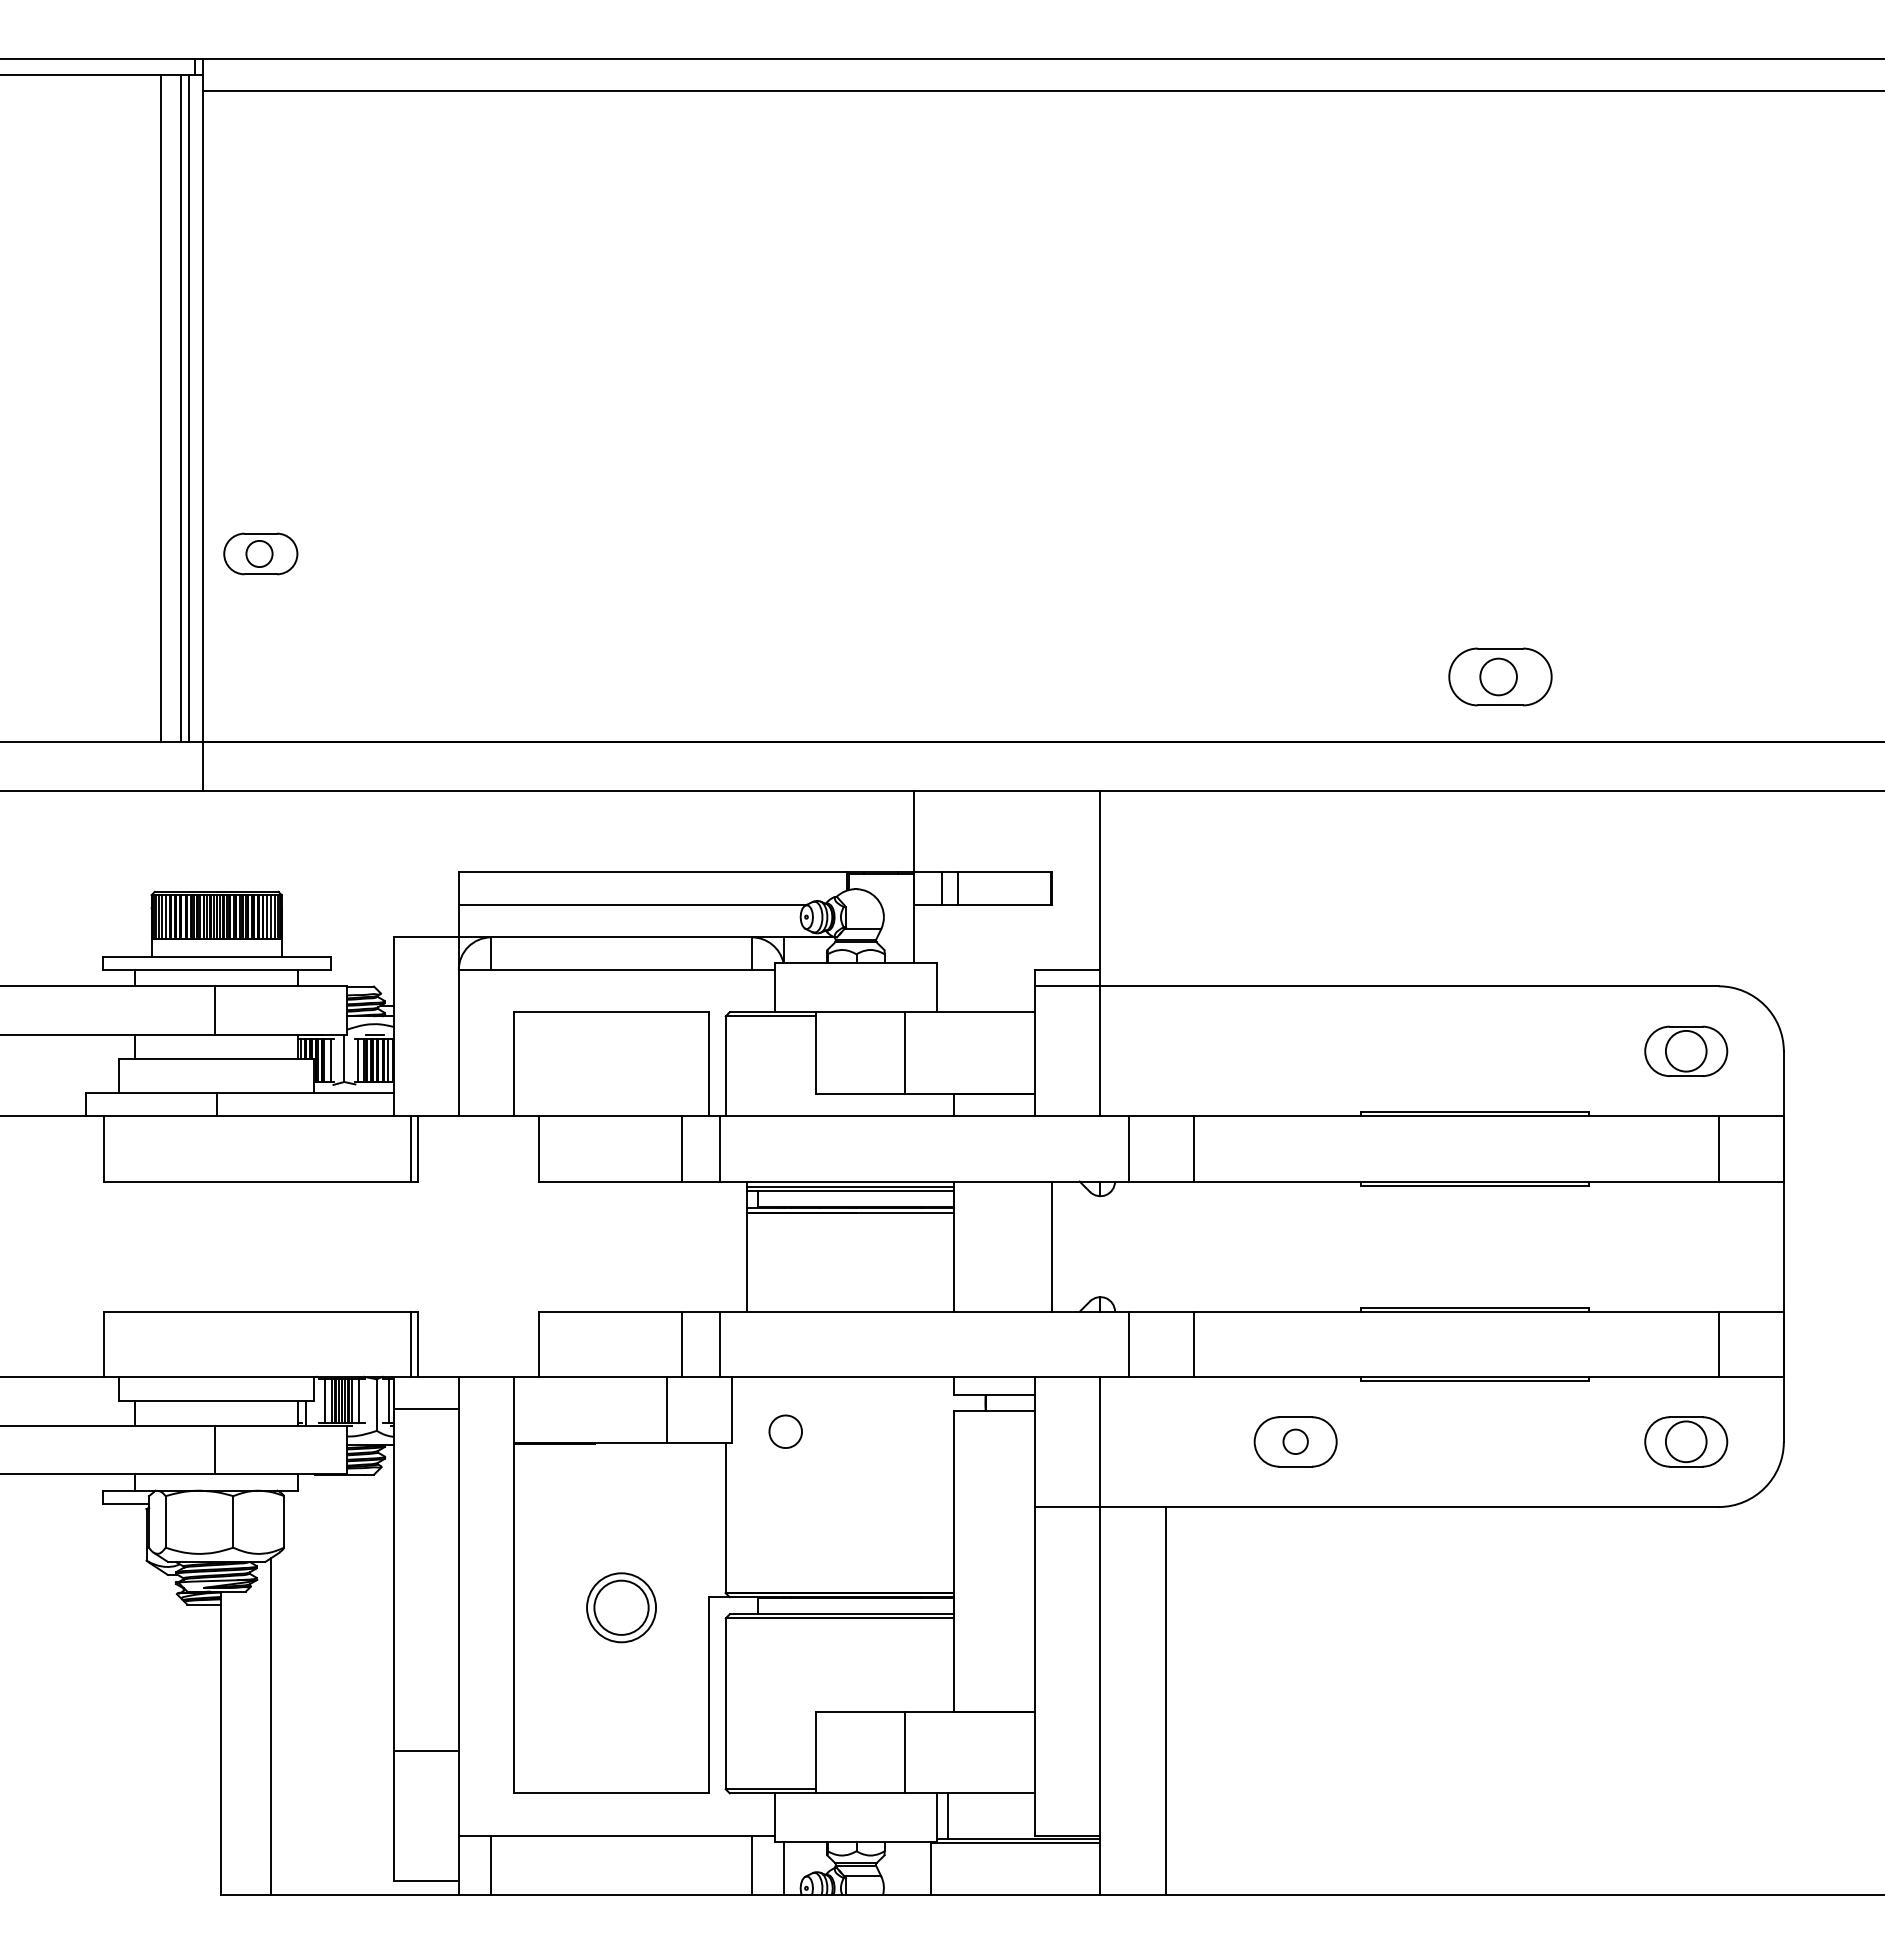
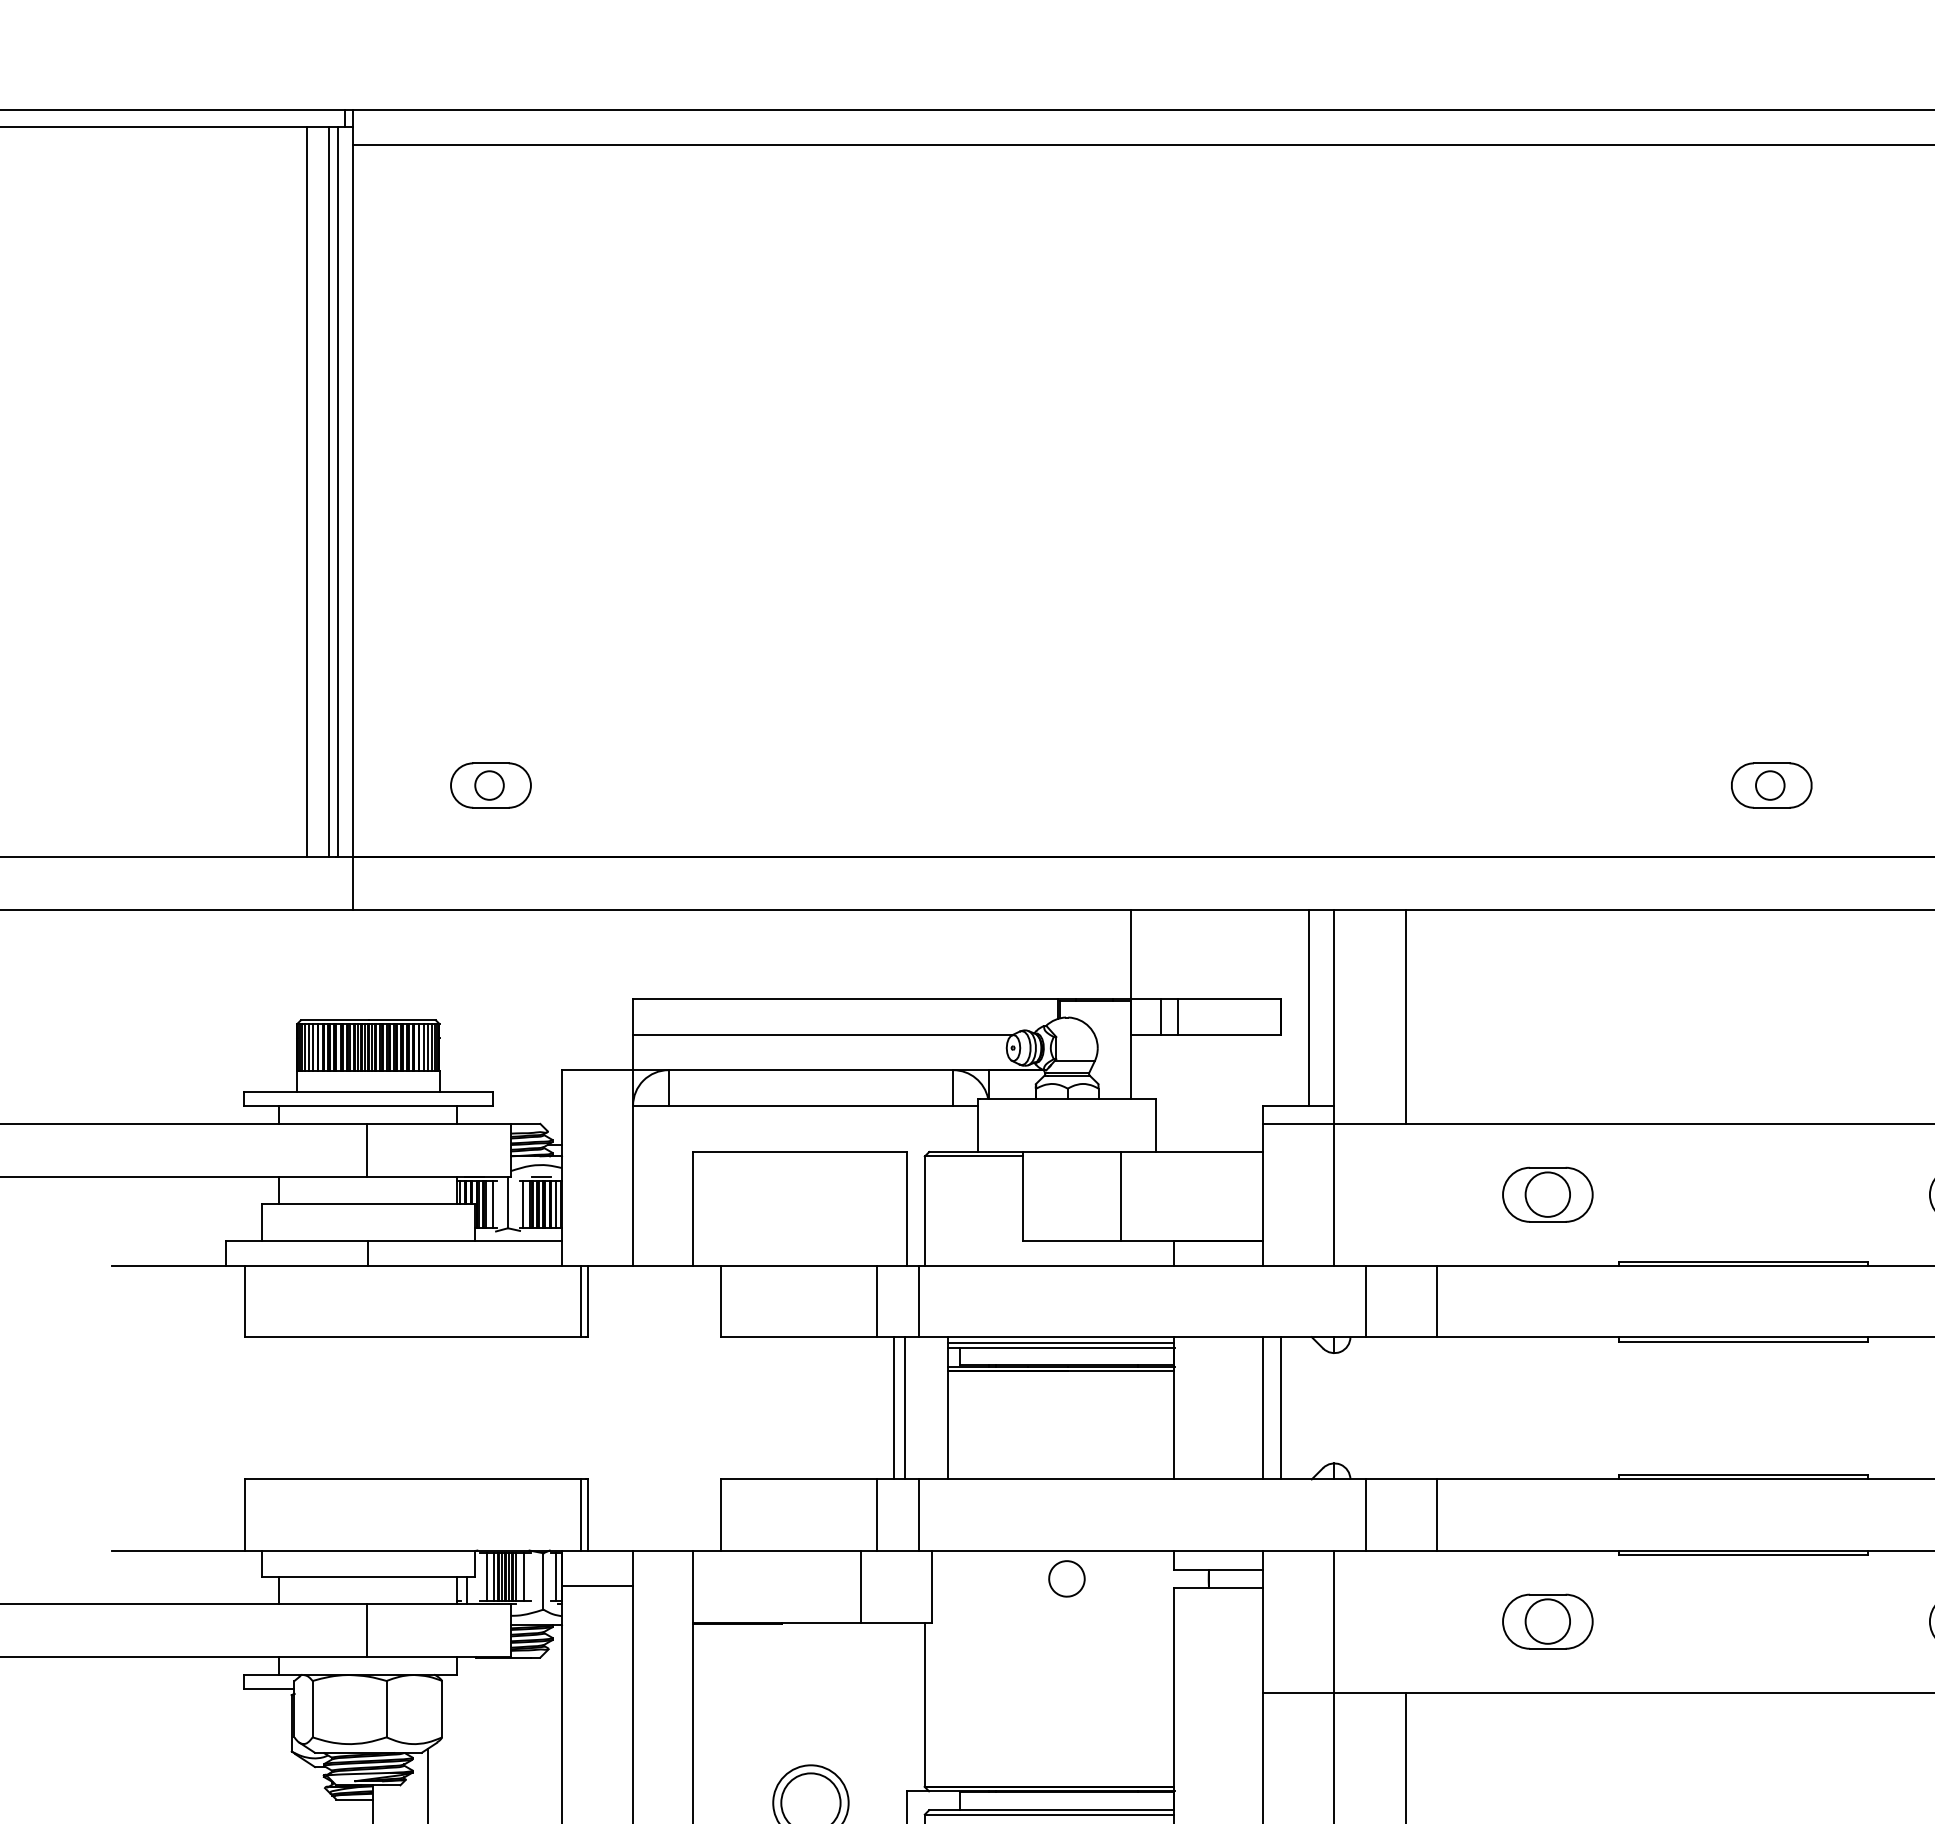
part: (260, 553) -> (490, 785), moved
part: (1500, 676) -> (1771, 785), size x0.71
line: (1077, 879) -> (1309, 1006), added
line: (1165, 888) -> (1405, 1016), added
part: (1295, 1050) -> (1547, 1193), added
line: (697, 1246) -> (893, 1408), added
line: (707, 1246) -> (904, 1408), added
line: (1035, 1246) -> (1263, 1408), added
part: (785, 1431) -> (1066, 1578), moved
circle: (1295, 1441) -> (1547, 1621), size x1.67

